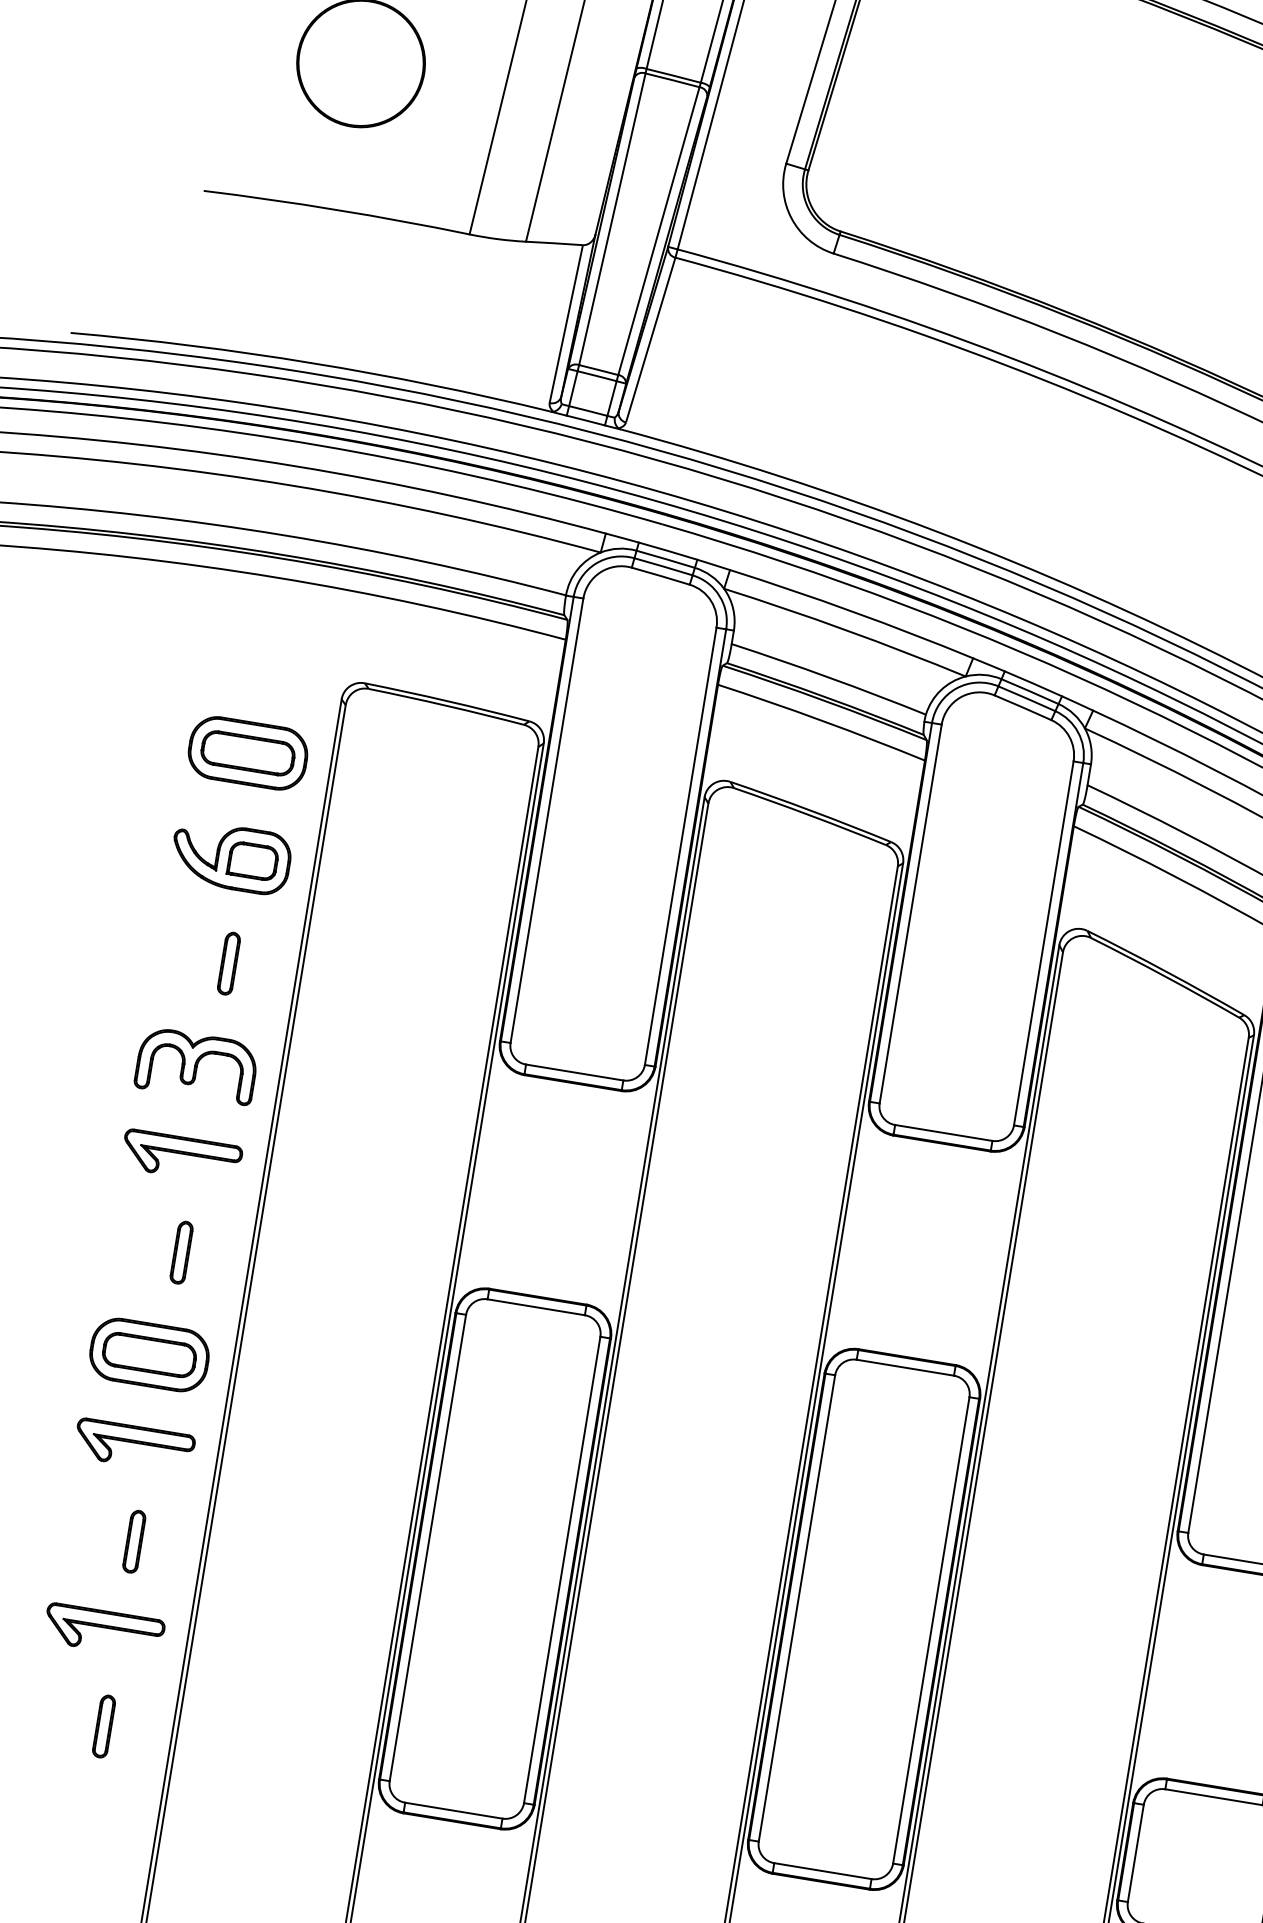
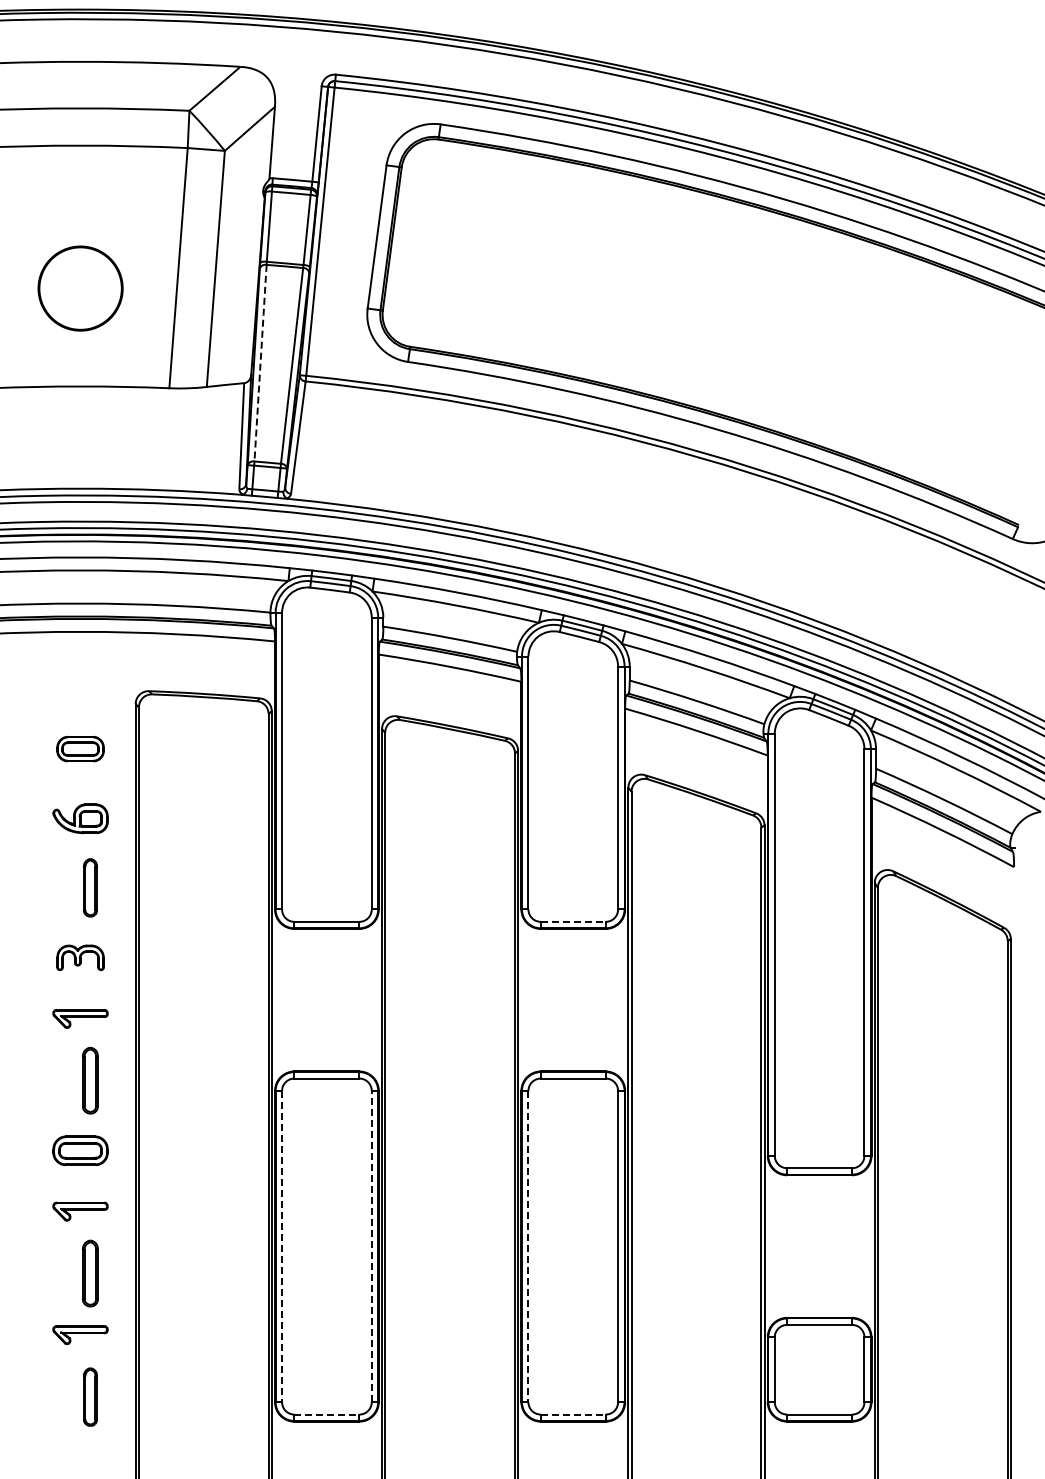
line: (612, 218) -> (260, 362), solid -> dashed
part: (248, 752) -> (80, 748), size x0.6
part: (230, 857) -> (80, 818), size x0.7
part: (228, 963) -> (90, 887), size x1.4
part: (196, 1065) -> (80, 957), size x0.6
line: (944, 1132) -> (573, 921), solid -> dashed
part: (181, 1156) -> (80, 1018), size x0.7
part: (181, 1252) -> (90, 1080), size x1.6
part: (149, 1354) -> (80, 1150), size x0.7
part: (134, 1445) -> (80, 1211), size x0.7
part: (134, 1541) -> (90, 1273), size x1.6
line: (428, 1547) -> (282, 1246), solid -> dashed
line: (561, 1569) -> (371, 1246), solid -> dashed
line: (797, 1608) -> (528, 1246), solid -> dashed
part: (104, 1630) -> (80, 1334), size x0.7
part: (104, 1725) -> (90, 1396), size x1.4
line: (454, 1810) -> (327, 1414), solid -> dashed
line: (823, 1871) -> (573, 1414), solid -> dashed

